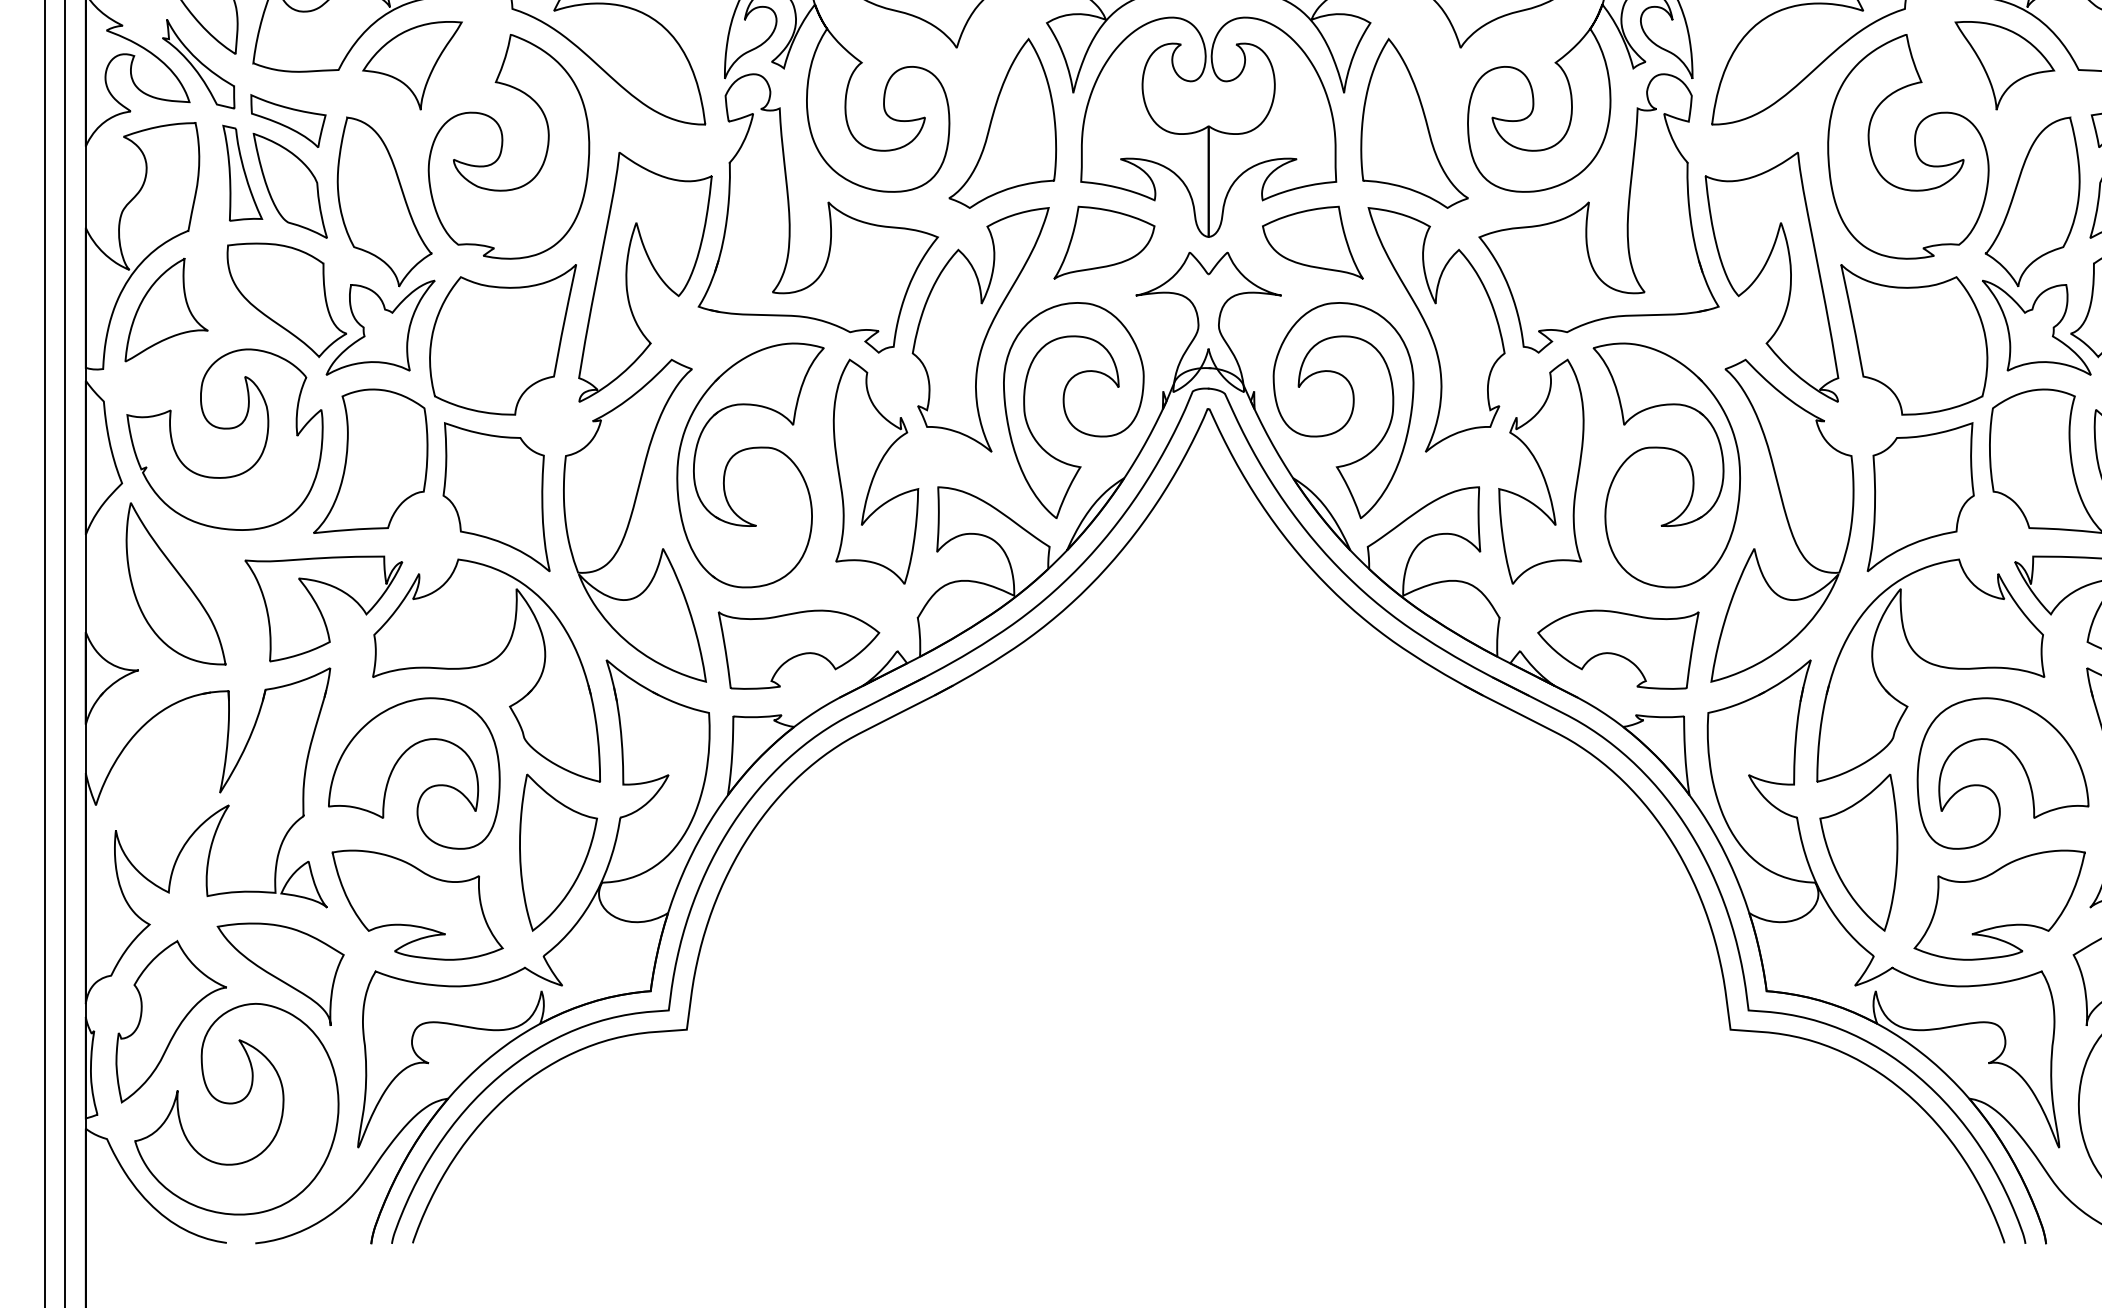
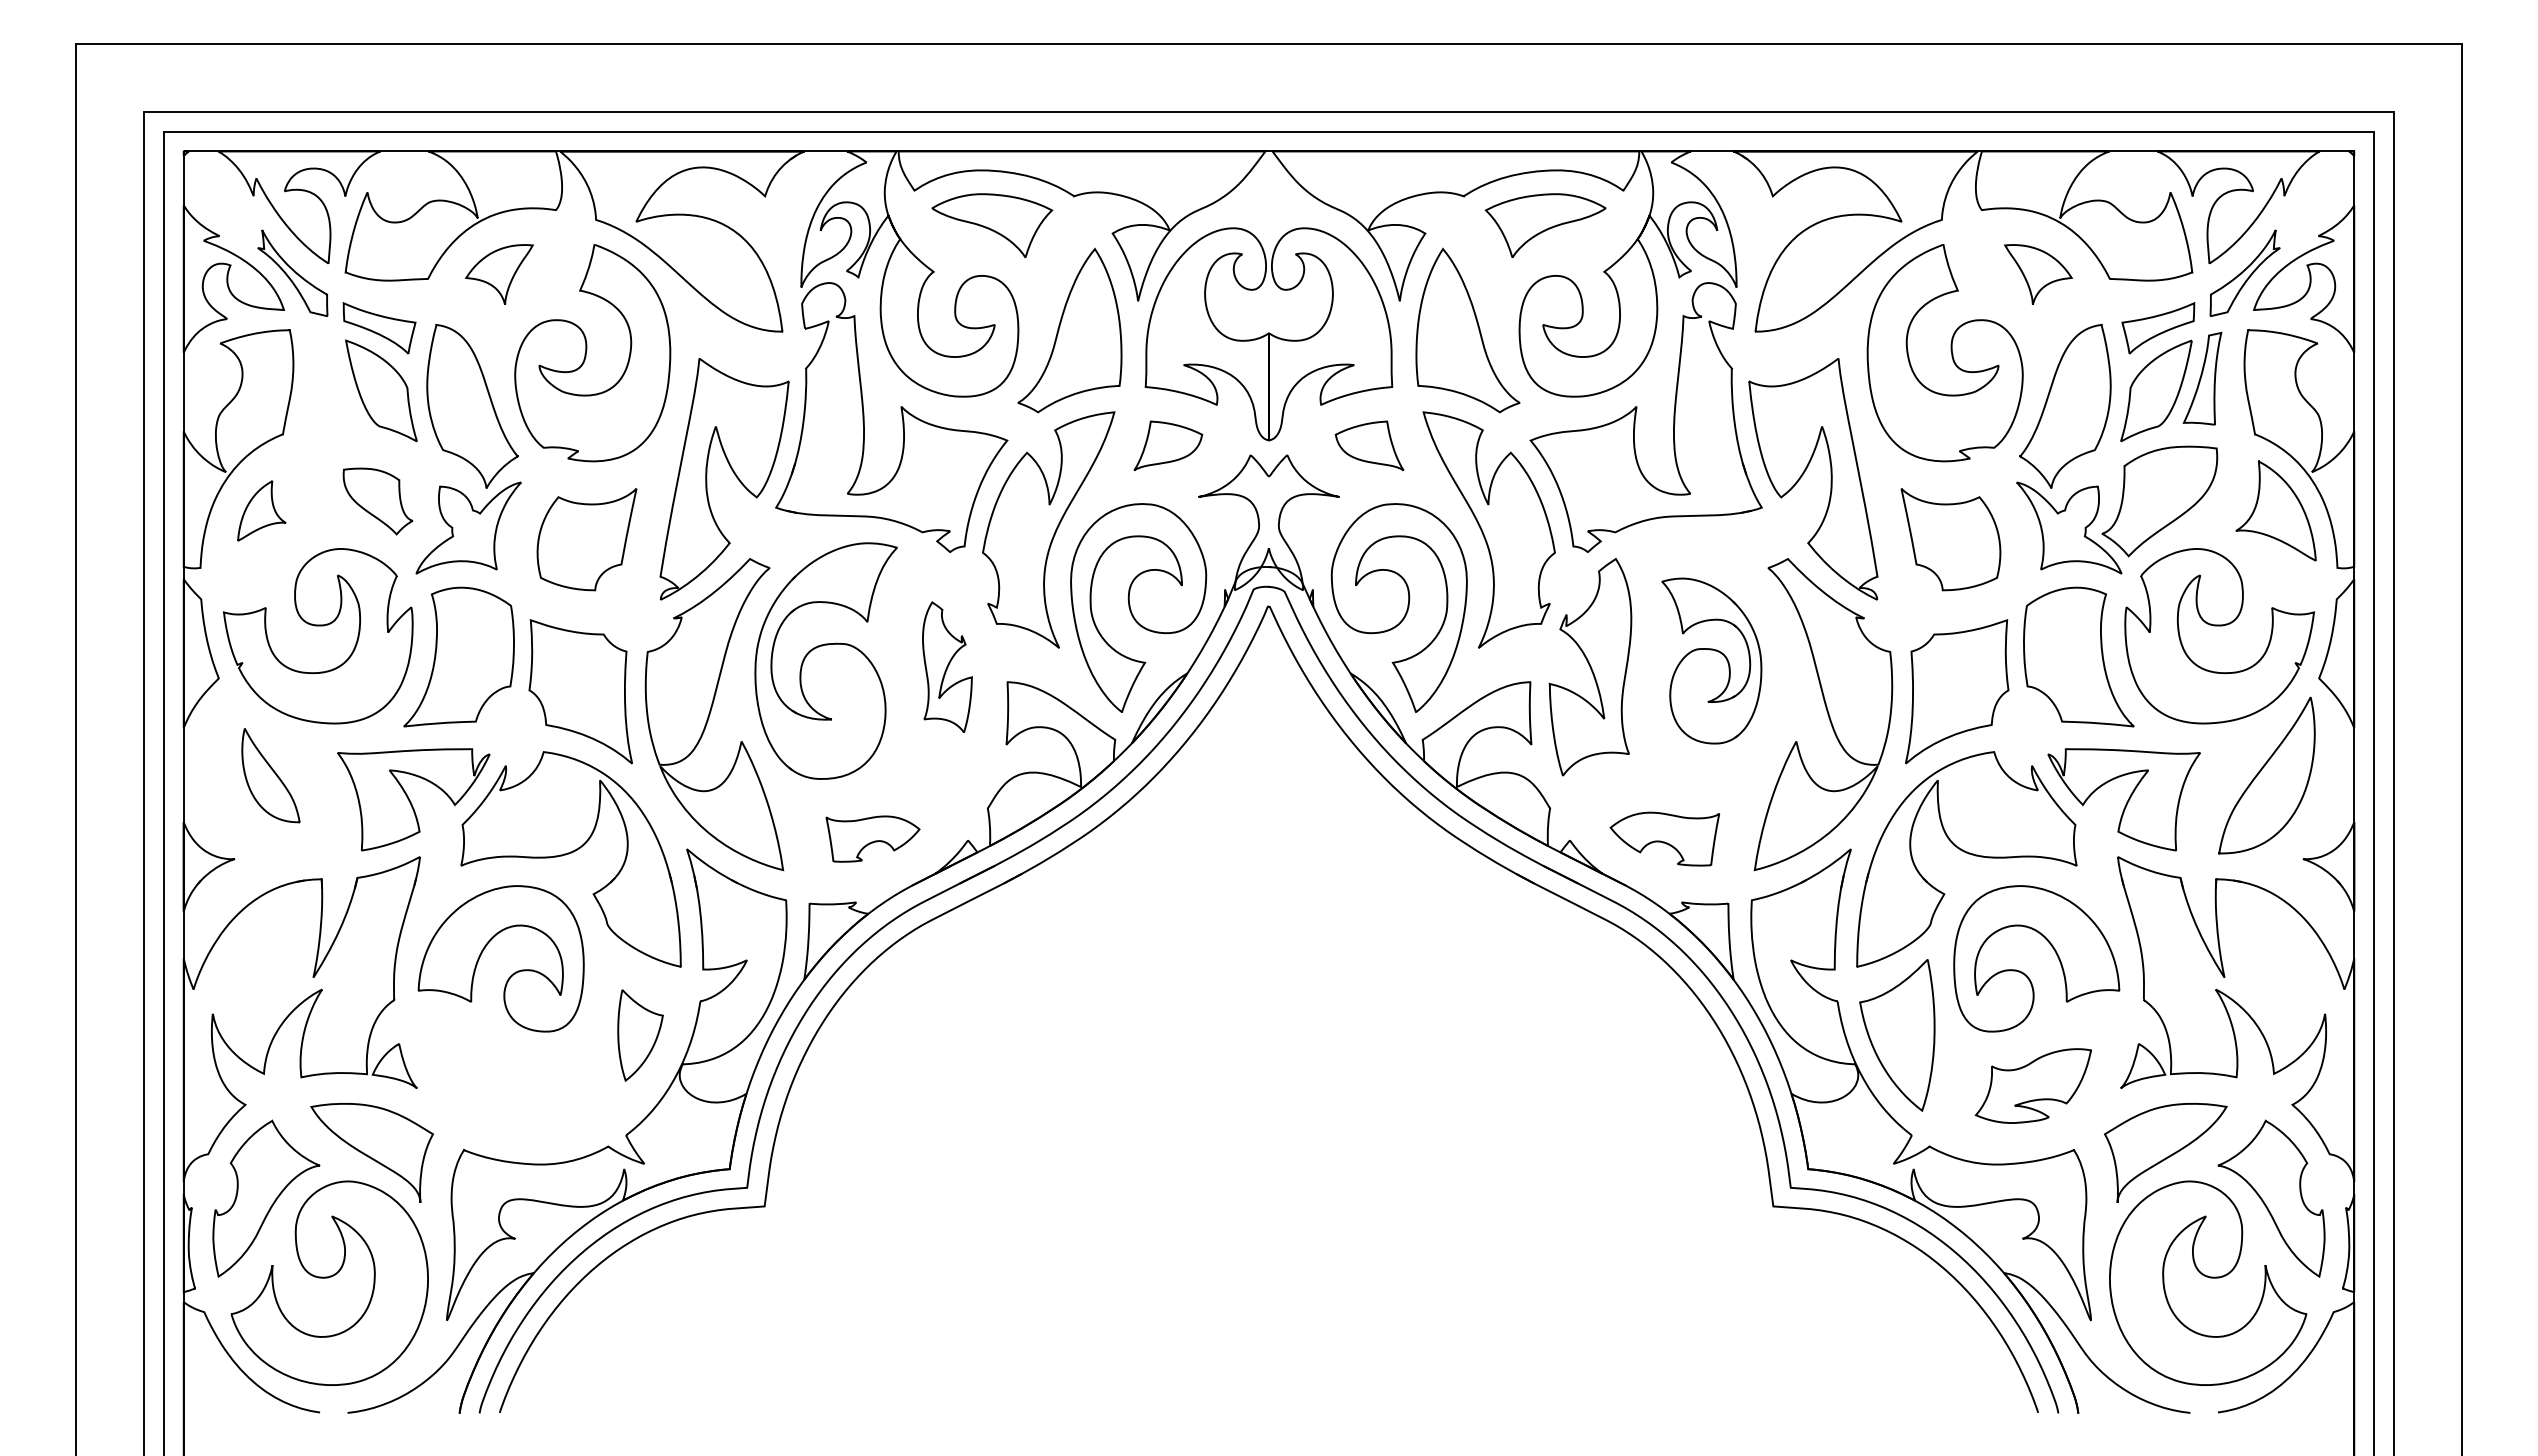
part: (412, 65) -> (499, 274), size x0.7
part: (2004, 65) -> (2038, 274), size x0.7
part: (242, 173) -> (335, 378), removed
part: (1104, 242) -> (1168, 445), size x0.7
part: (1312, 242) -> (1369, 445), size x0.7
part: (286, 300) -> (377, 501), size x0.6
part: (166, 309) -> (261, 510), size x0.6
part: (502, 339) -> (586, 539), size x0.7
part: (1913, 339) -> (1950, 539), size x0.7
part: (1666, 464) -> (1711, 660), size x0.7
part: (876, 472) -> (947, 667), size x0.6
part: (175, 583) -> (270, 775), size x0.6
part: (798, 649) -> (872, 838), size x0.6
part: (1617, 649) -> (1664, 838), size x0.7
part: (558, 852) -> (640, 1035), size x0.6
part: (417, 904) -> (504, 1085), removed
part: (1999, 904) -> (2033, 1085), size x0.7

